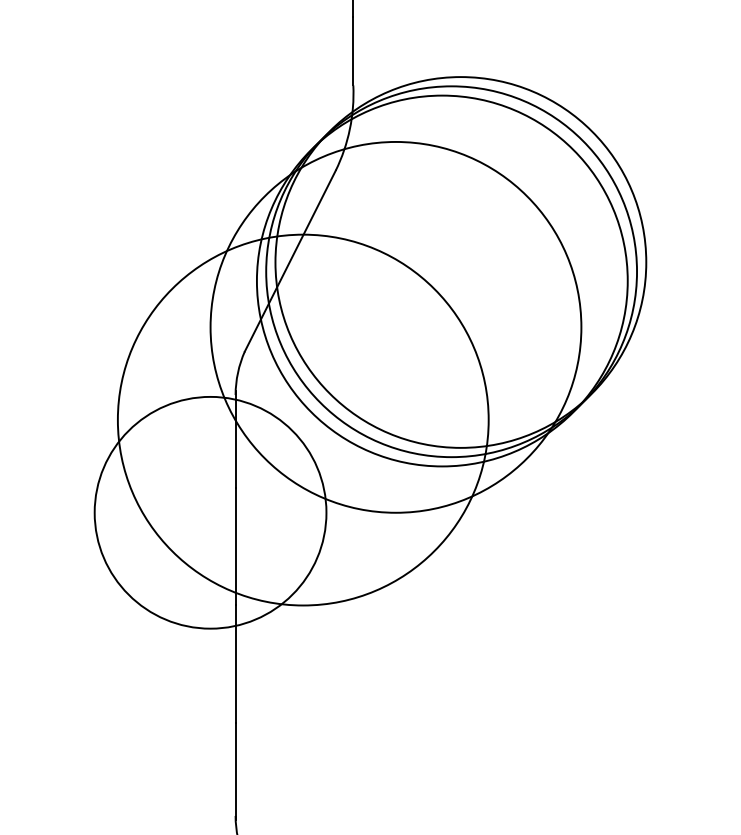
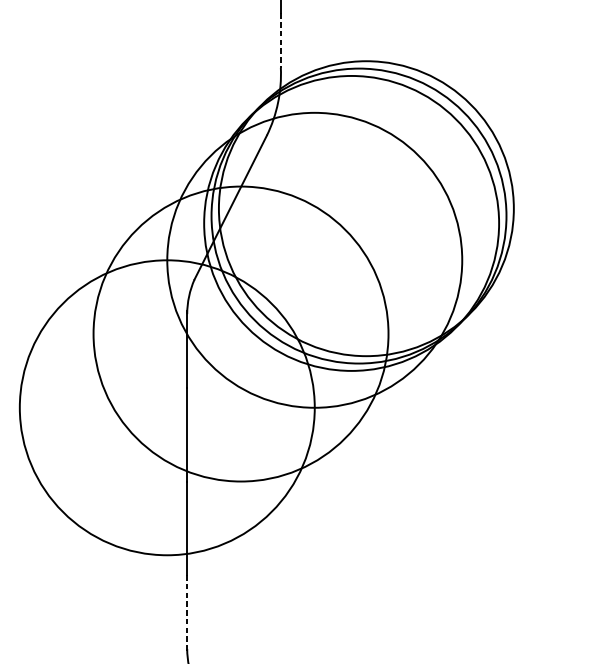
line: (353, 51) -> (280, 40), solid -> dashed
circle: (210, 512) -> (167, 407), size x1.6
line: (235, 771) -> (187, 613), solid -> dashed

